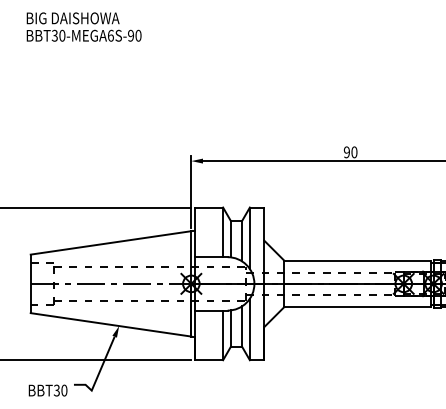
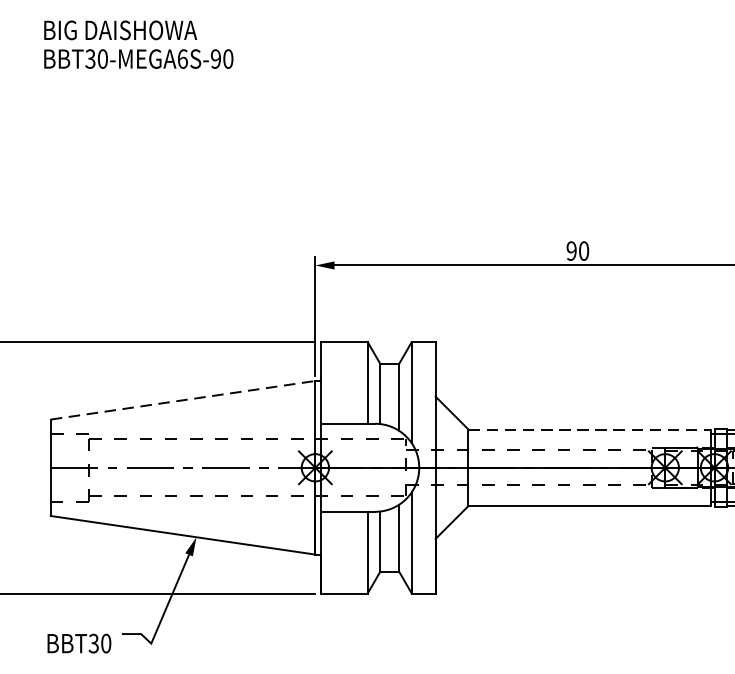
line: (111, 242) -> (183, 399), solid -> dashed
line: (357, 260) -> (589, 429), solid -> dashed

